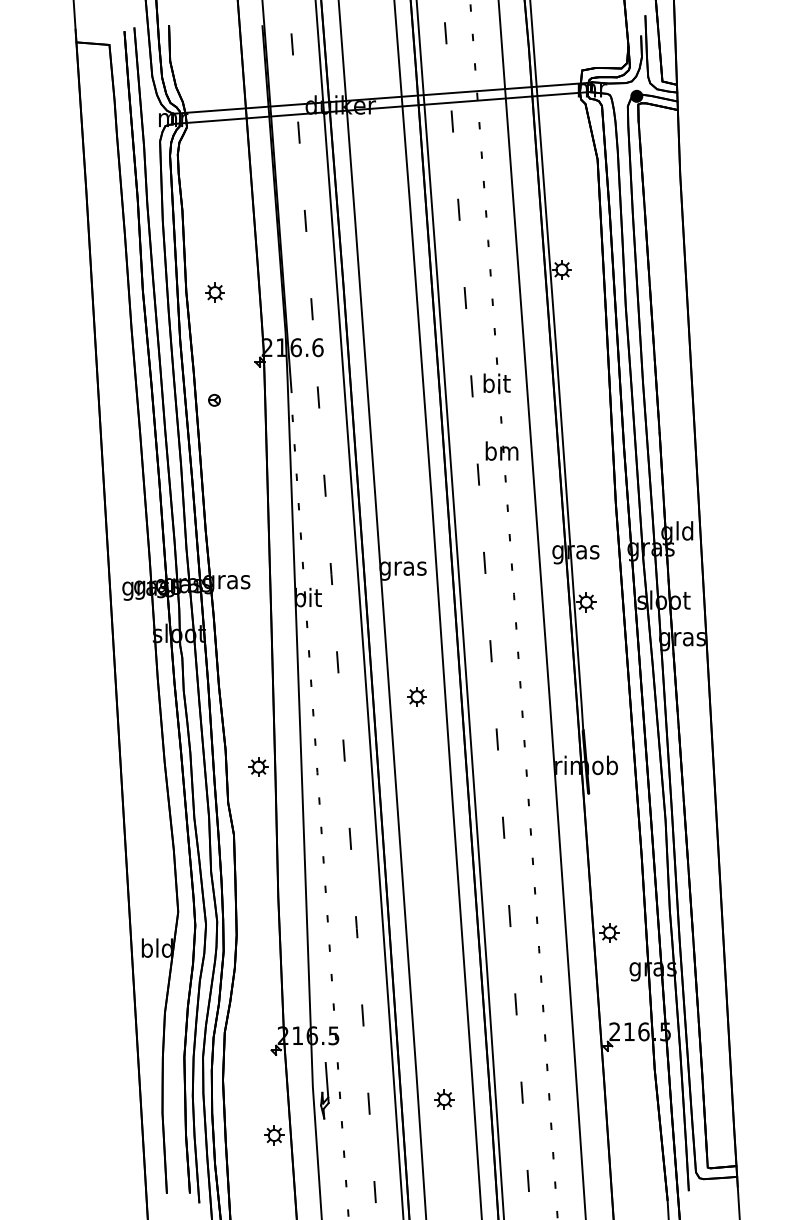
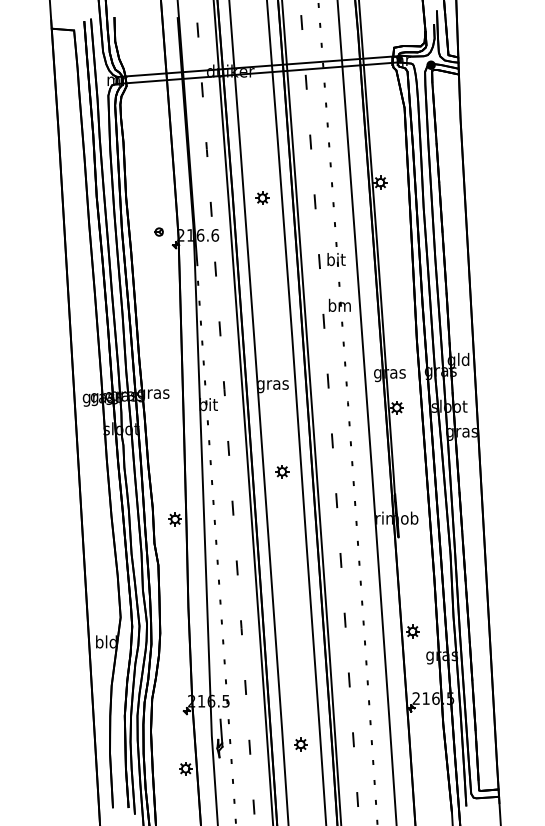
part: (214, 291) -> (262, 197), moved
part: (213, 399) -> (158, 231), moved

